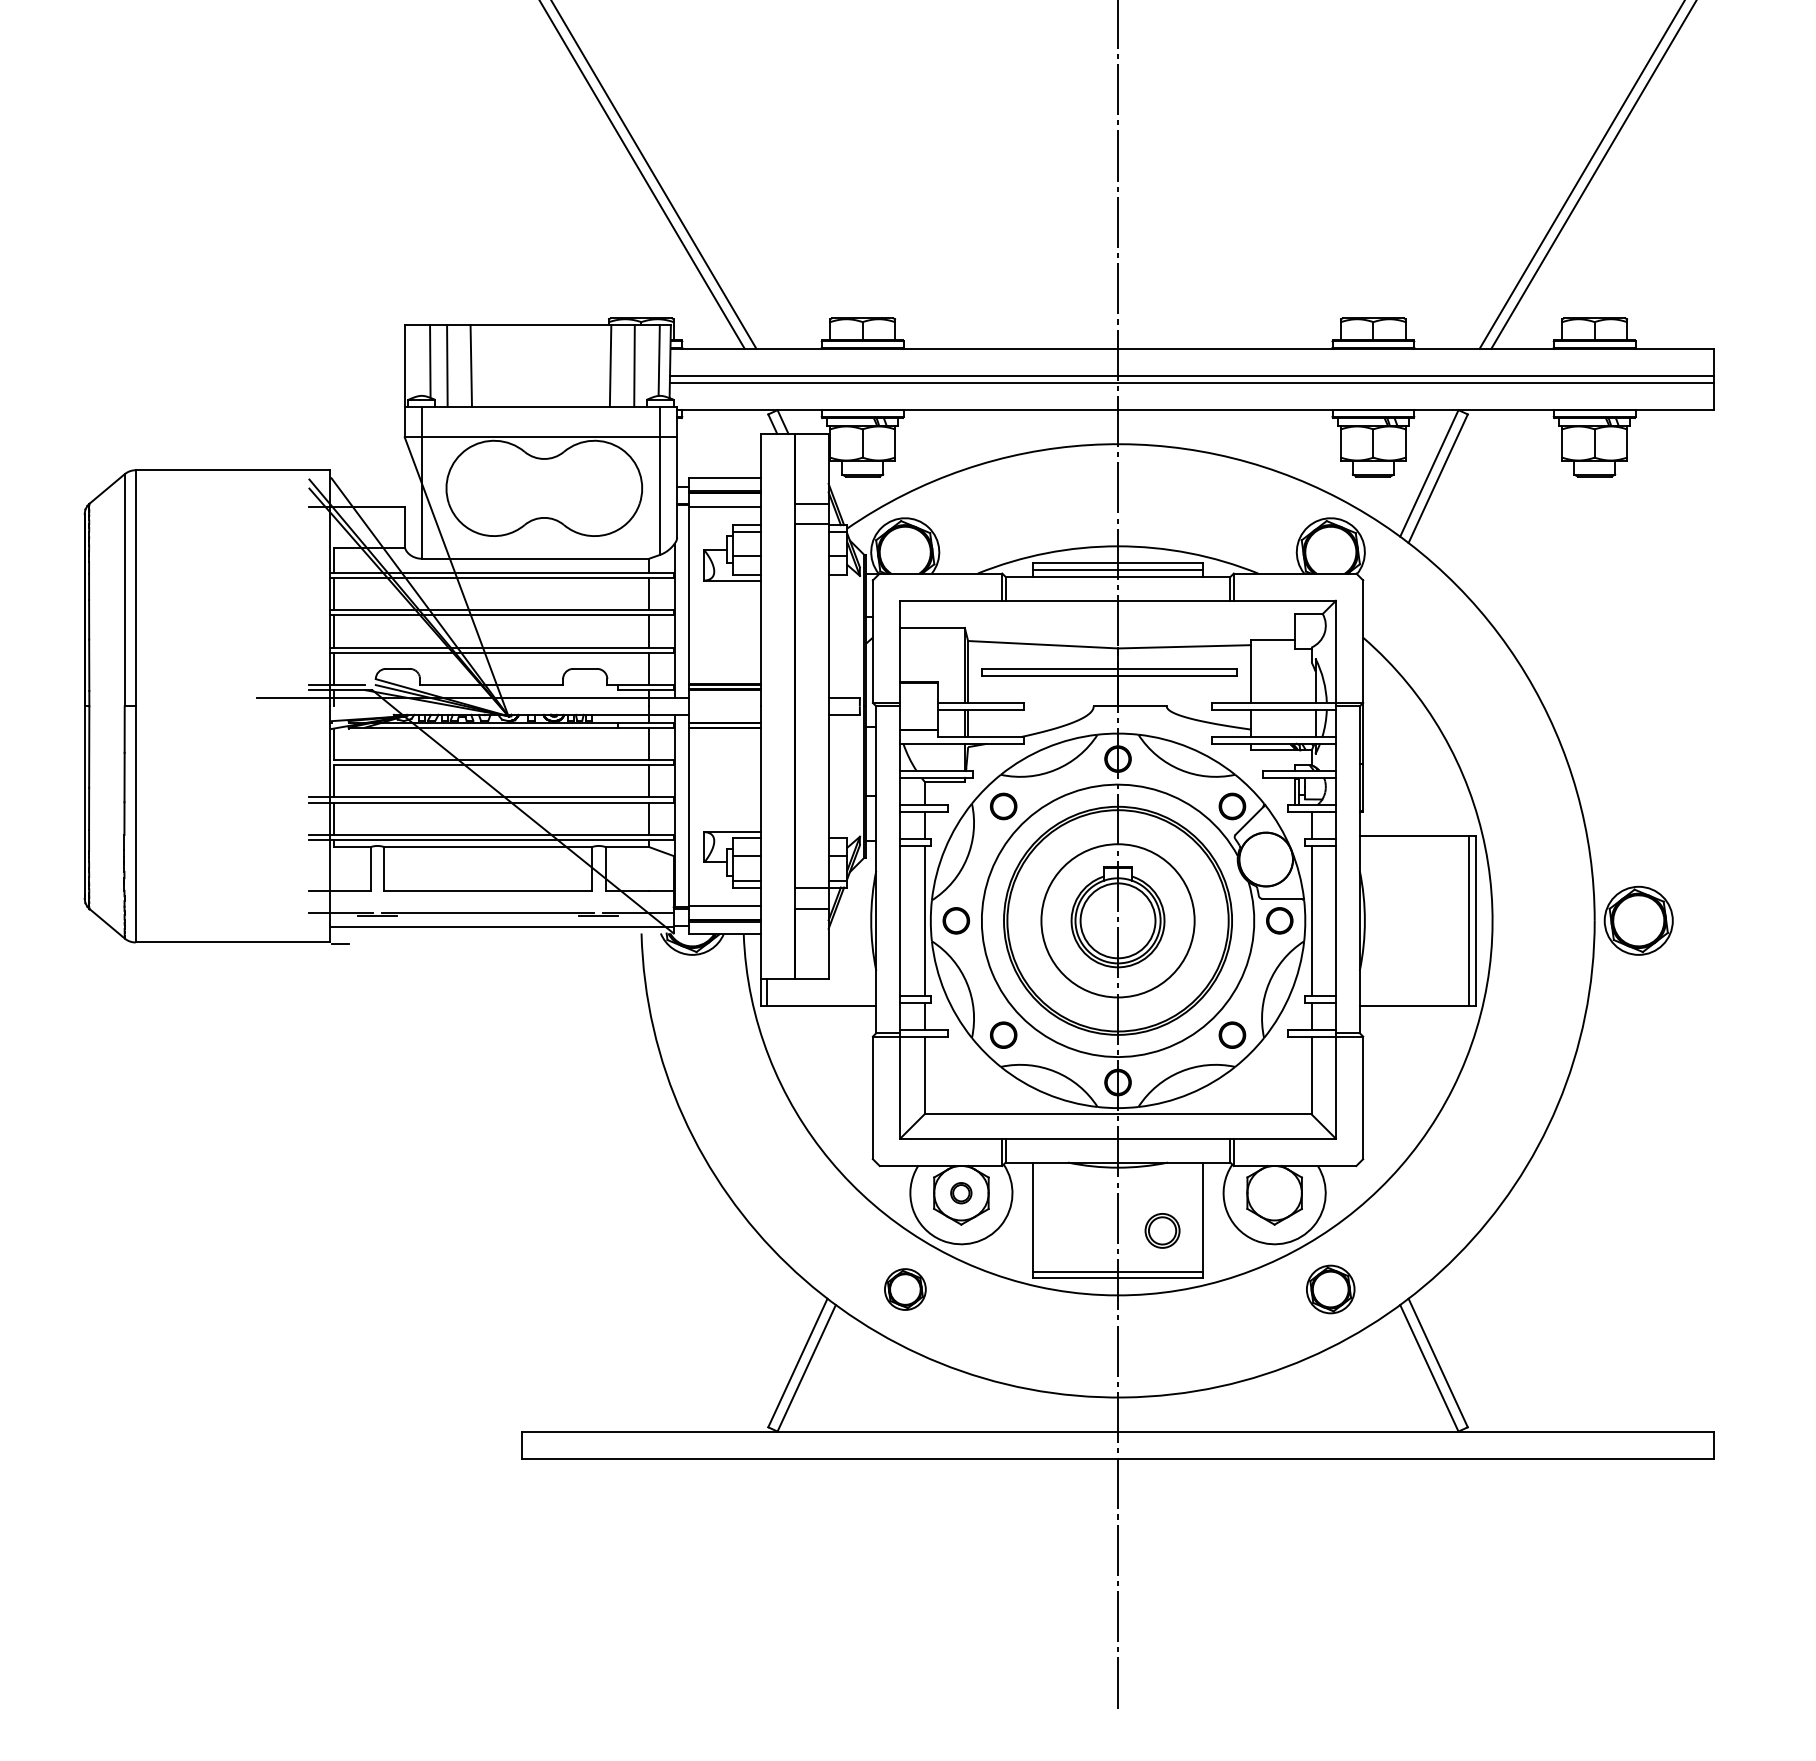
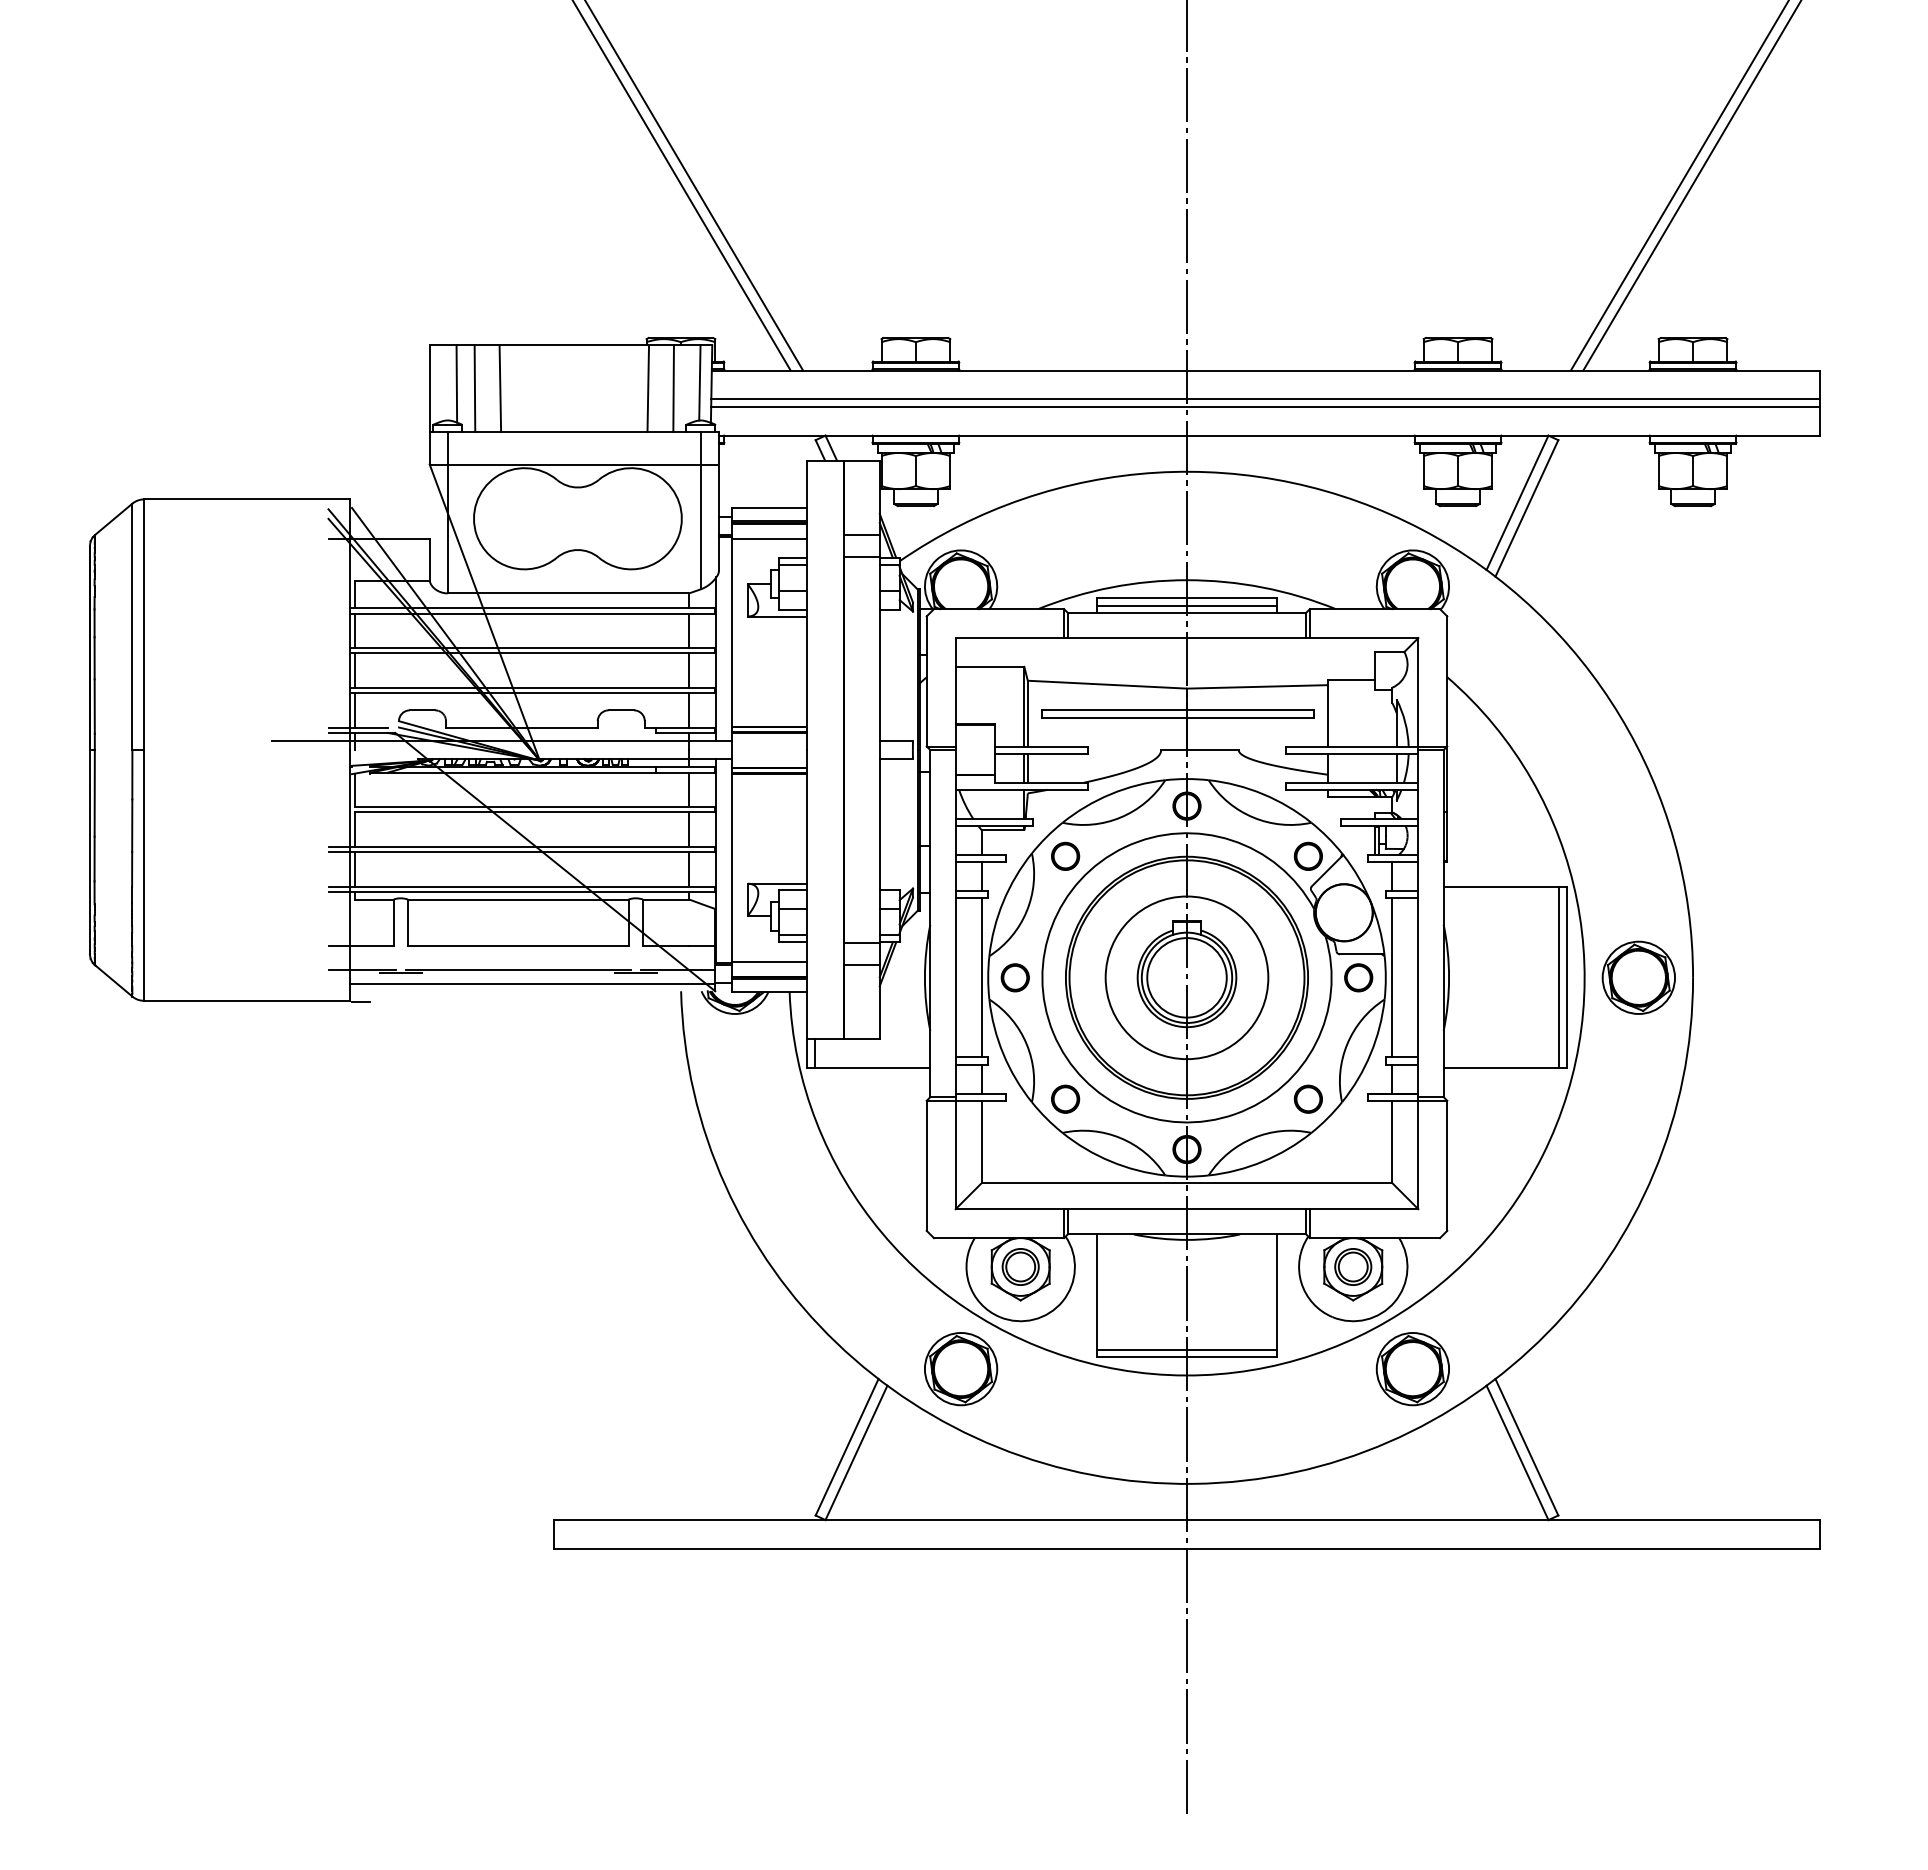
part: (1638, 920) -> (1638, 977), moved
part: (961, 1192) -> (1020, 1266), size x1.67
part: (1162, 1230) -> (1353, 1266), moved
part: (905, 1289) -> (961, 1369), size x1.67
part: (1330, 1289) -> (1412, 1369), size x1.43

